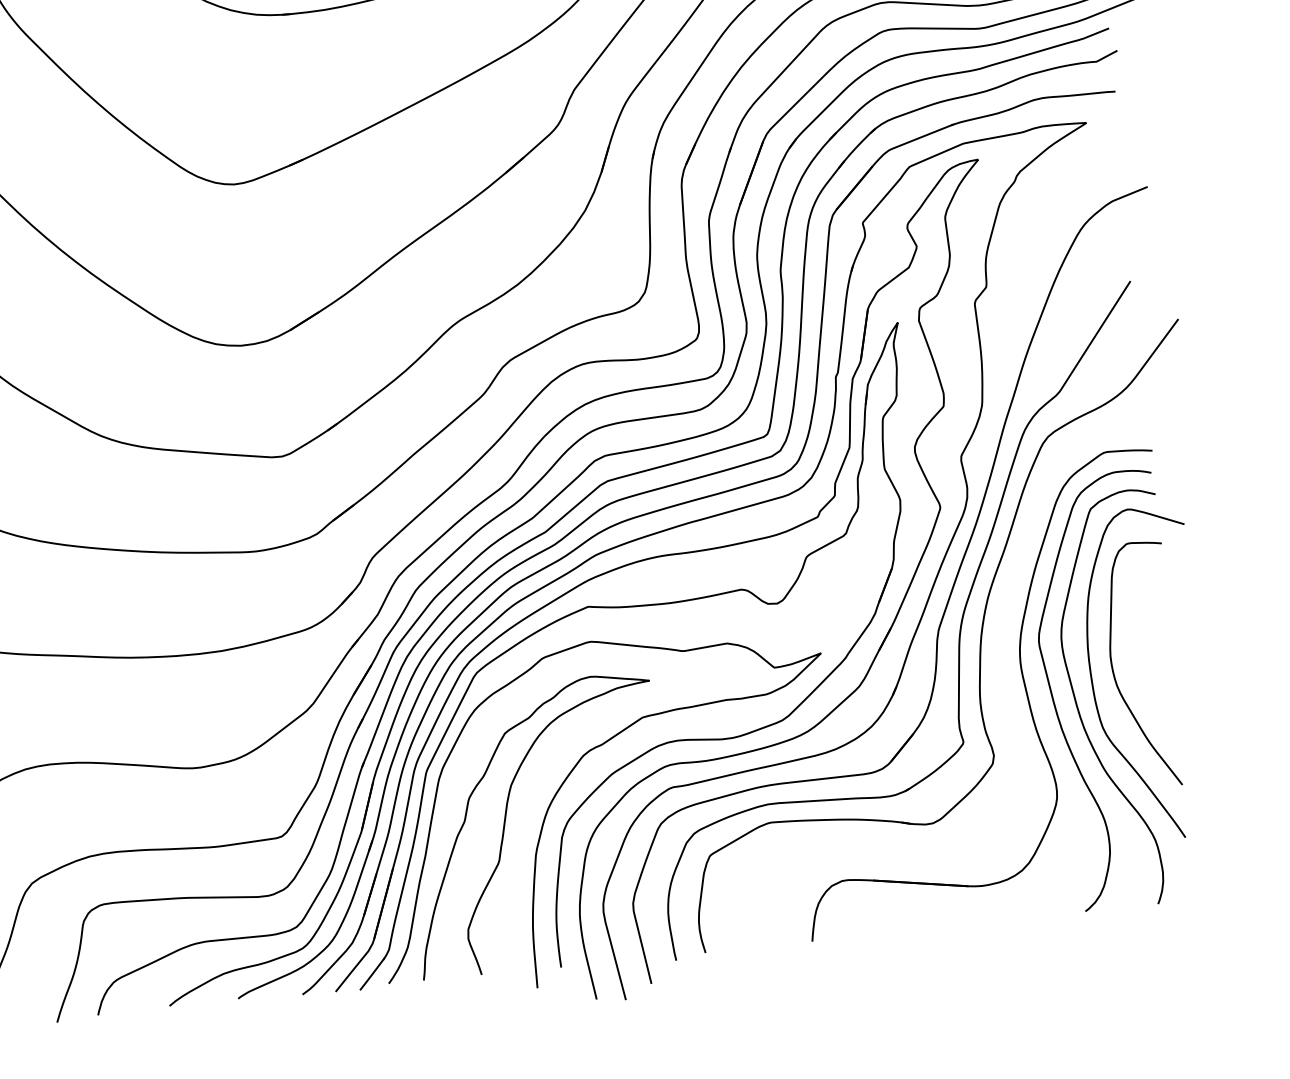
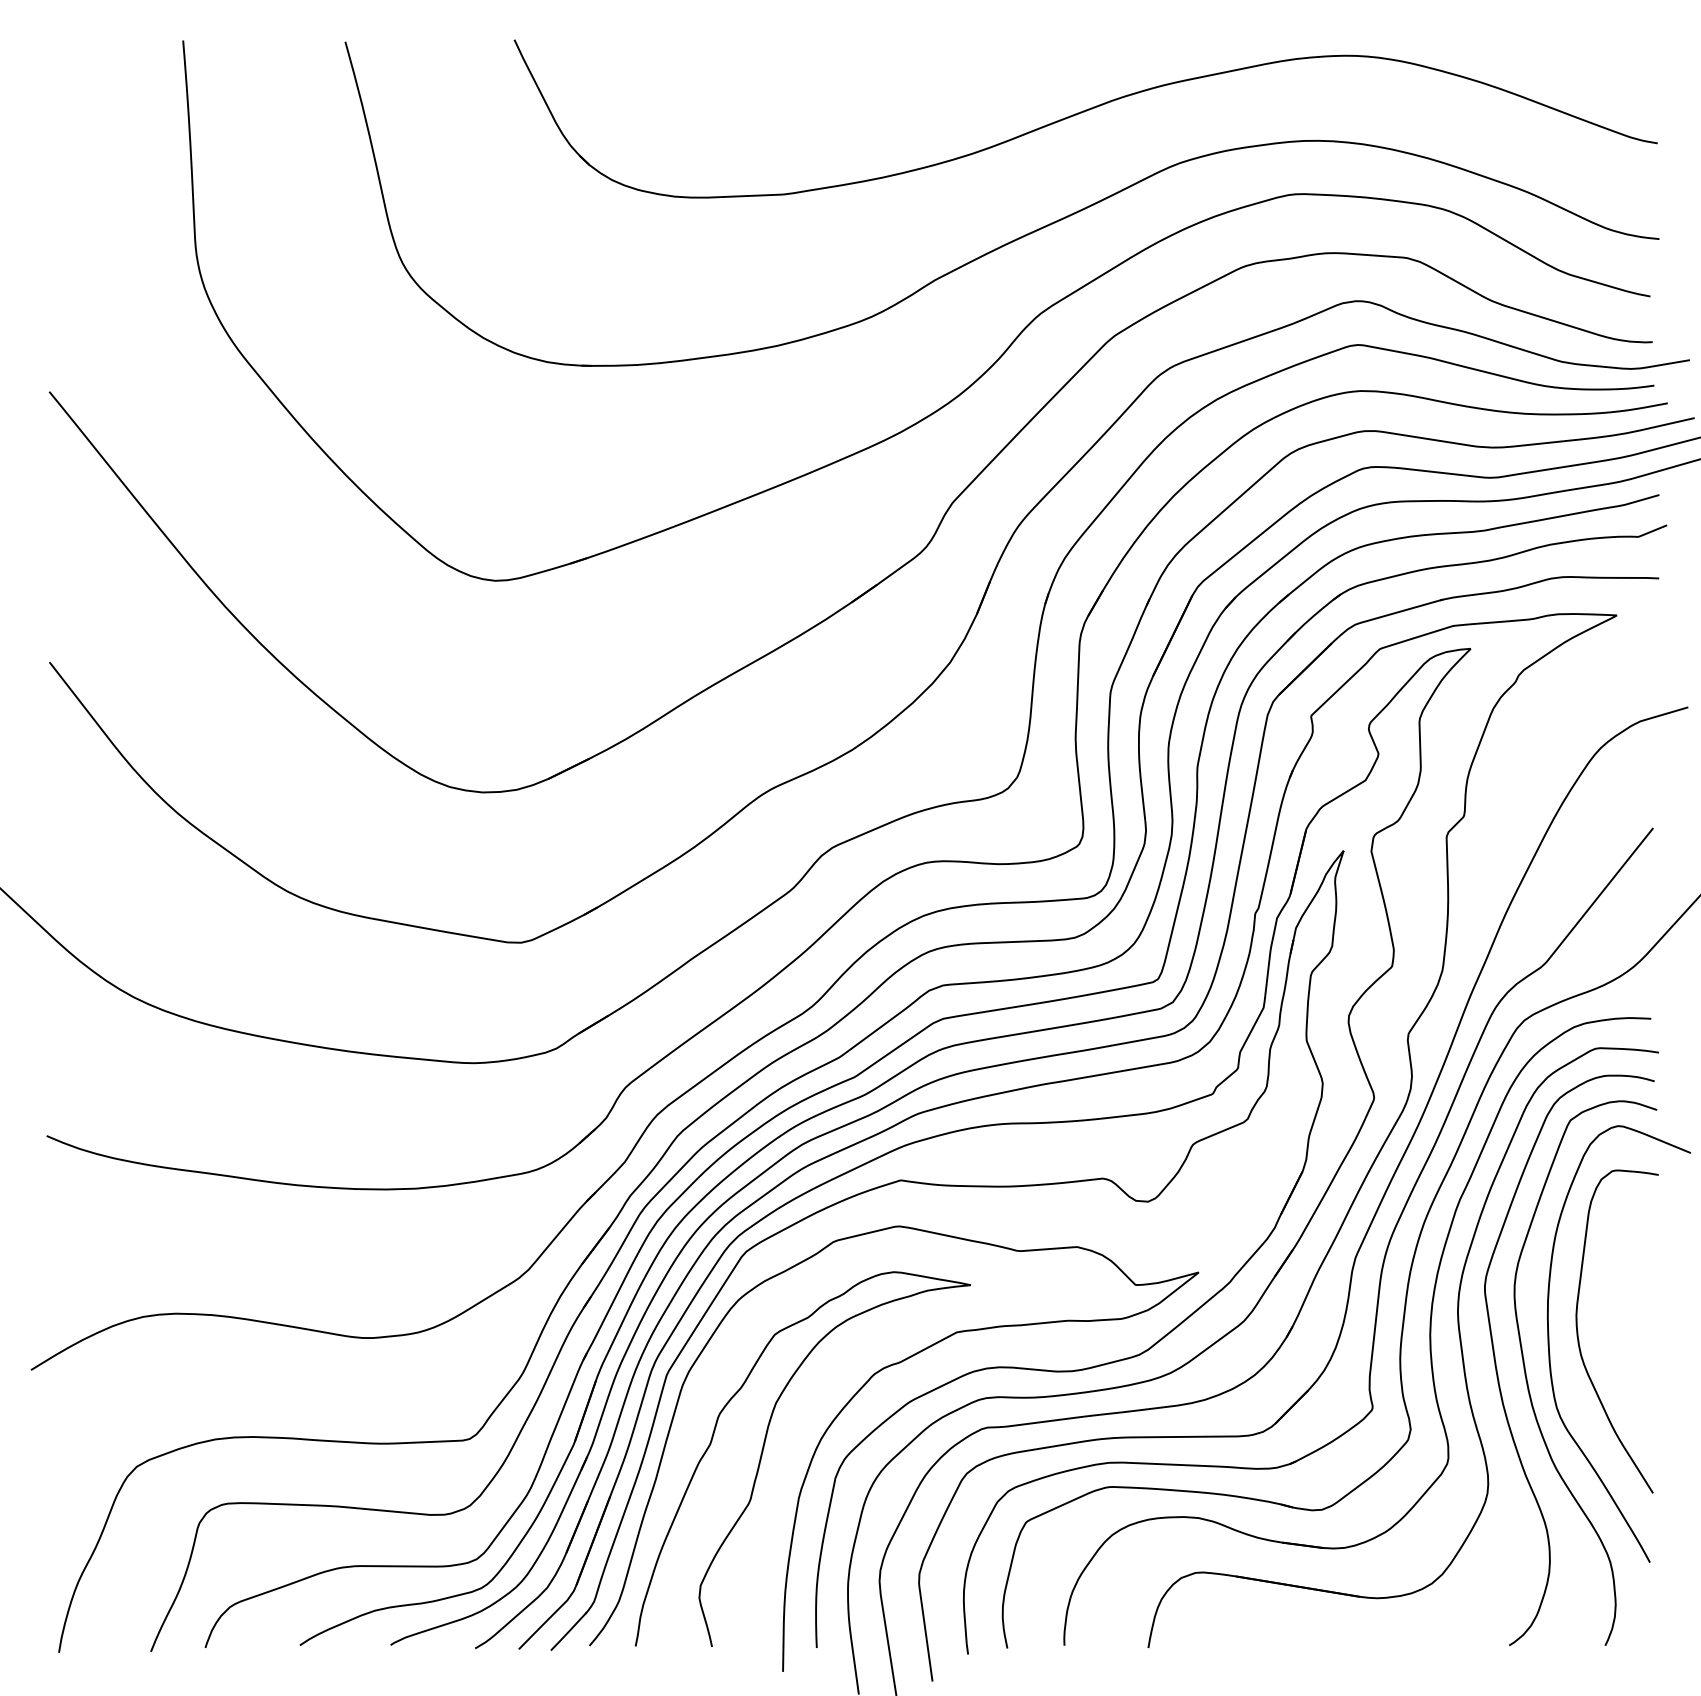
part: (1000, 679) -> (1429, 1331), added

